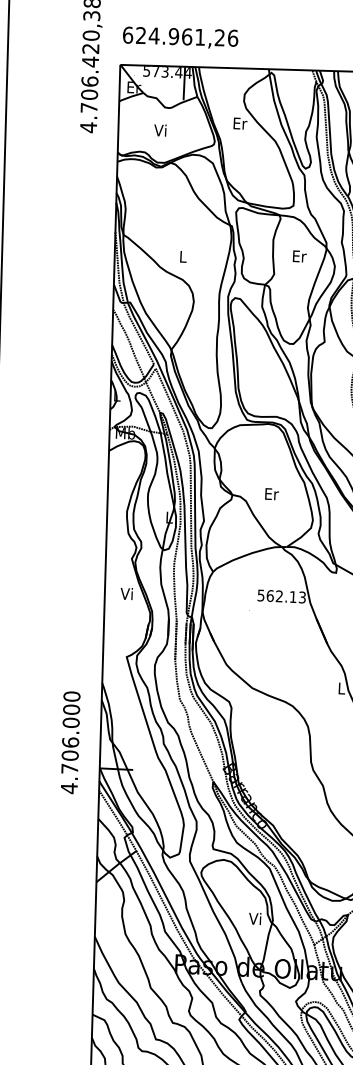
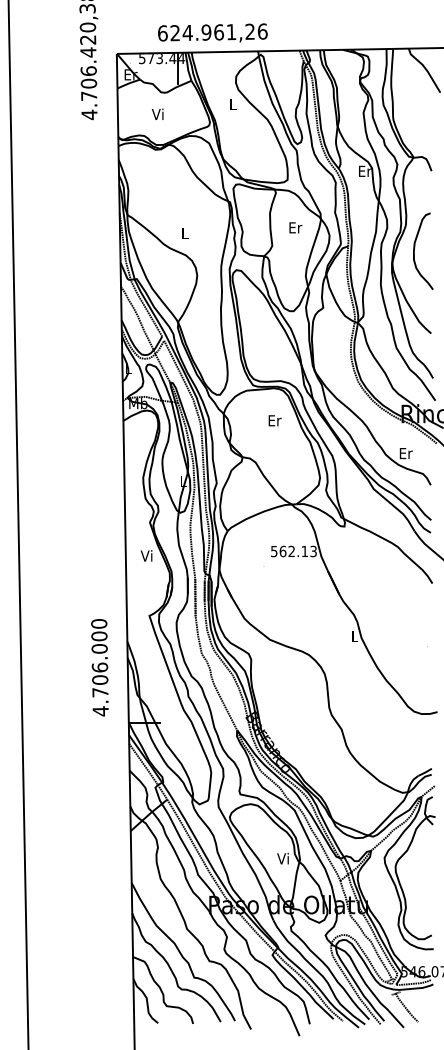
text: (180, 36) -> (212, 32), moved
text: (240, 122) -> (233, 103), Er -> L
text: (271, 493) -> (274, 420), moved
text: (70, 742) -> (99, 667), moved

